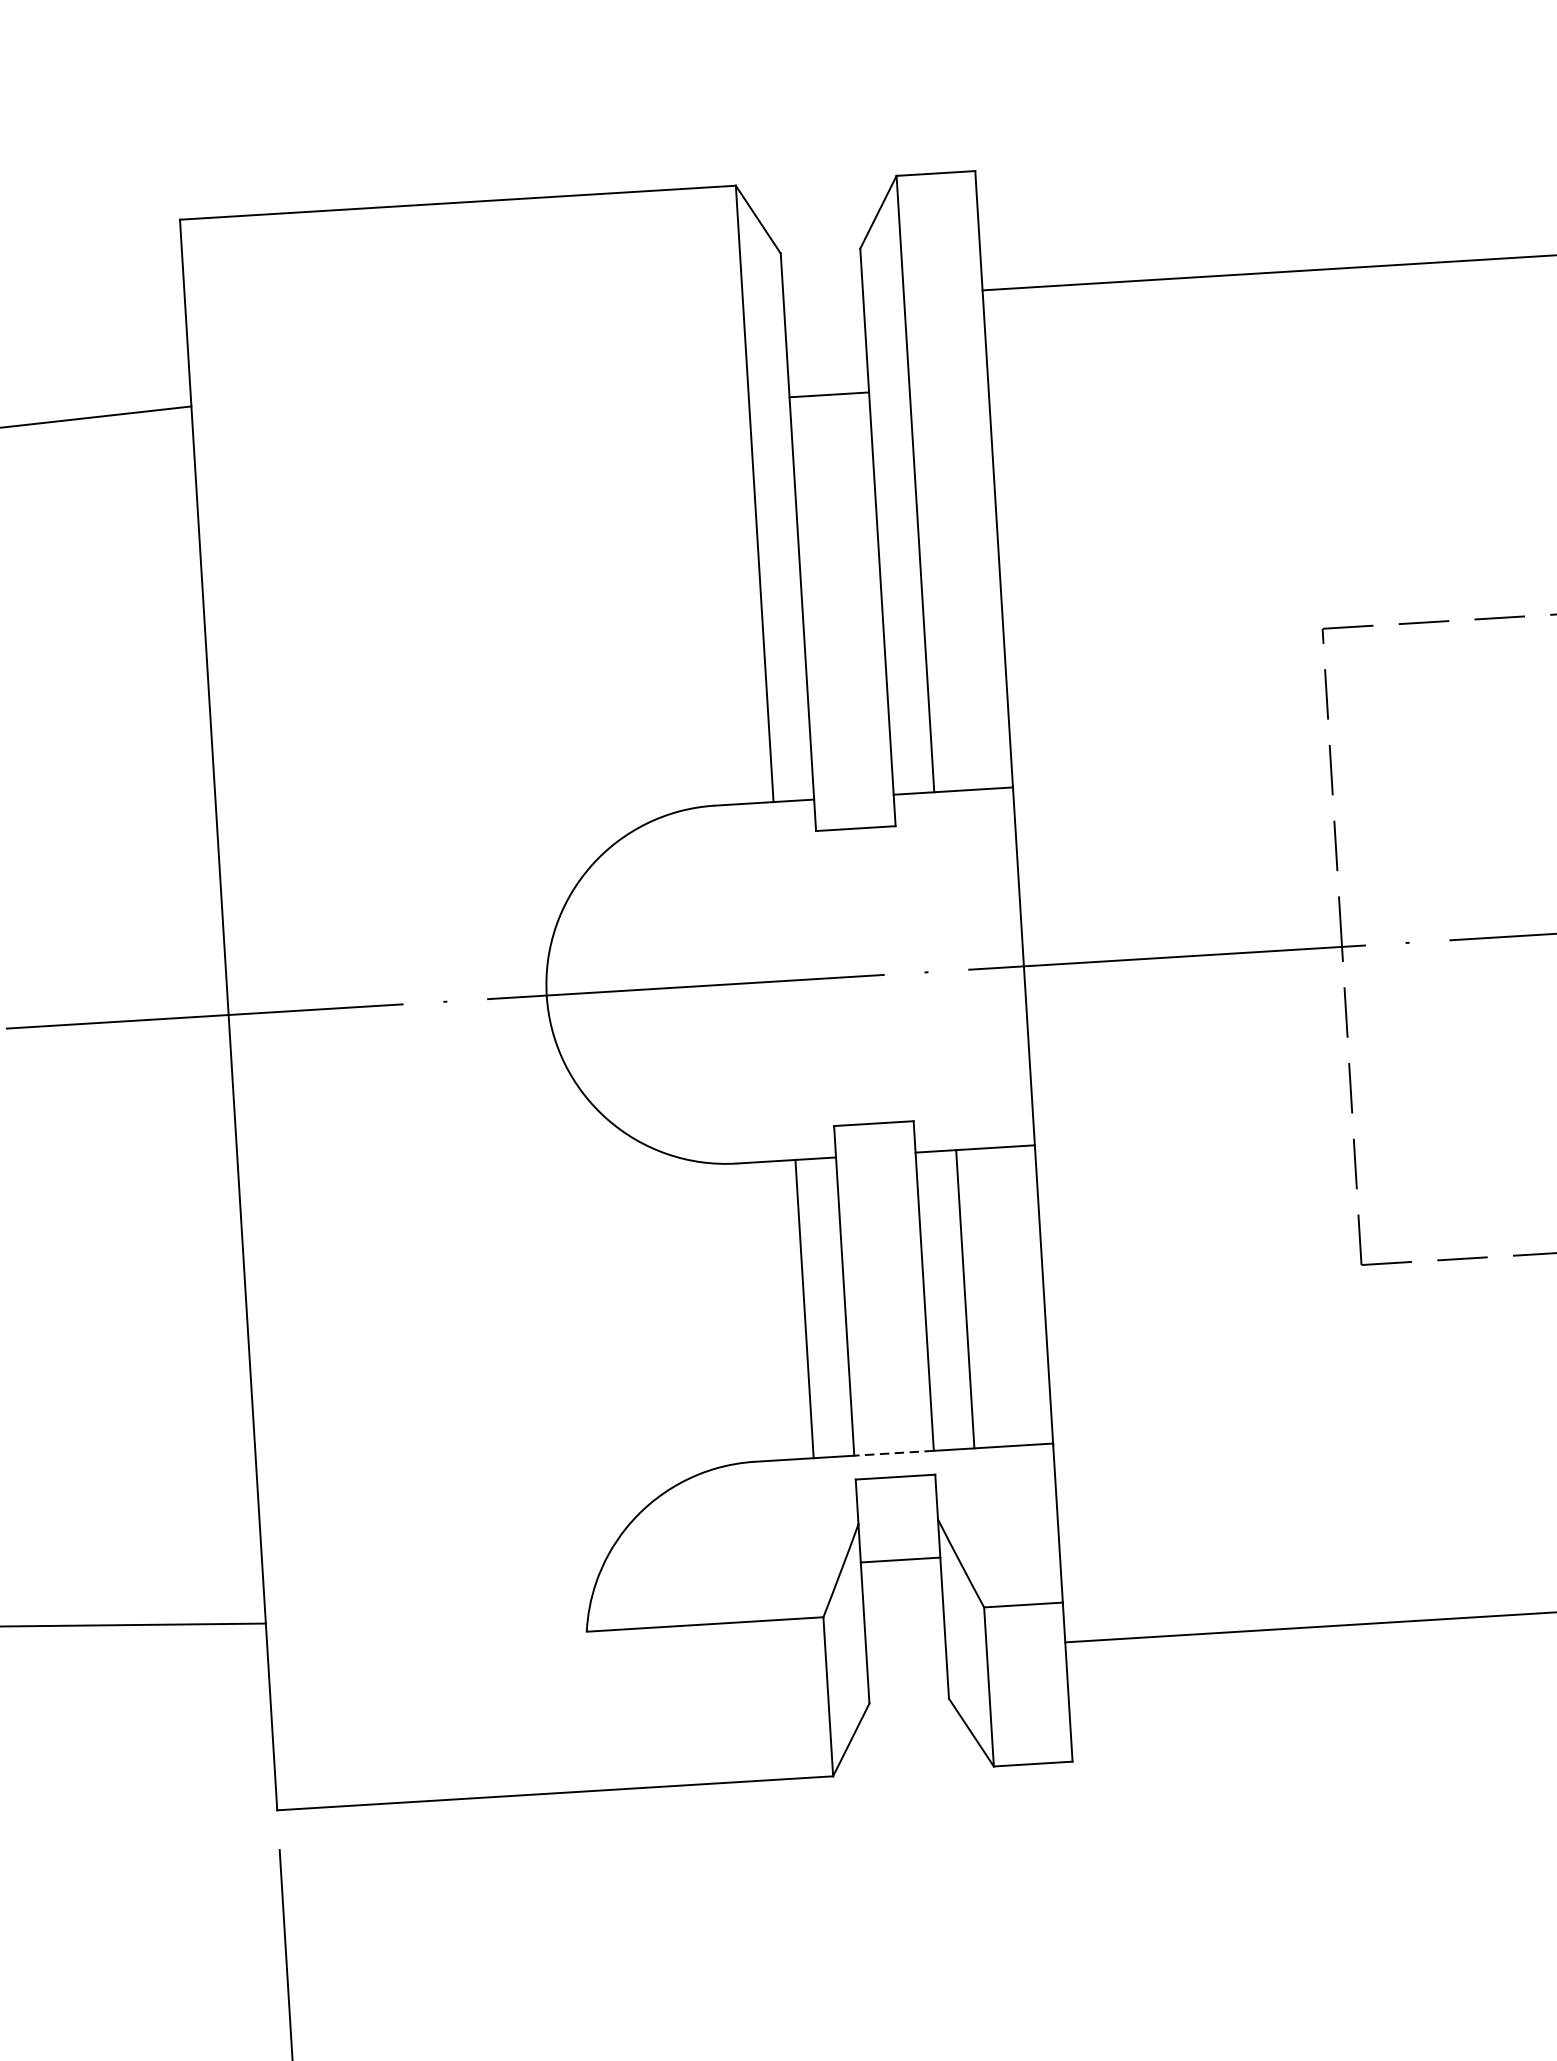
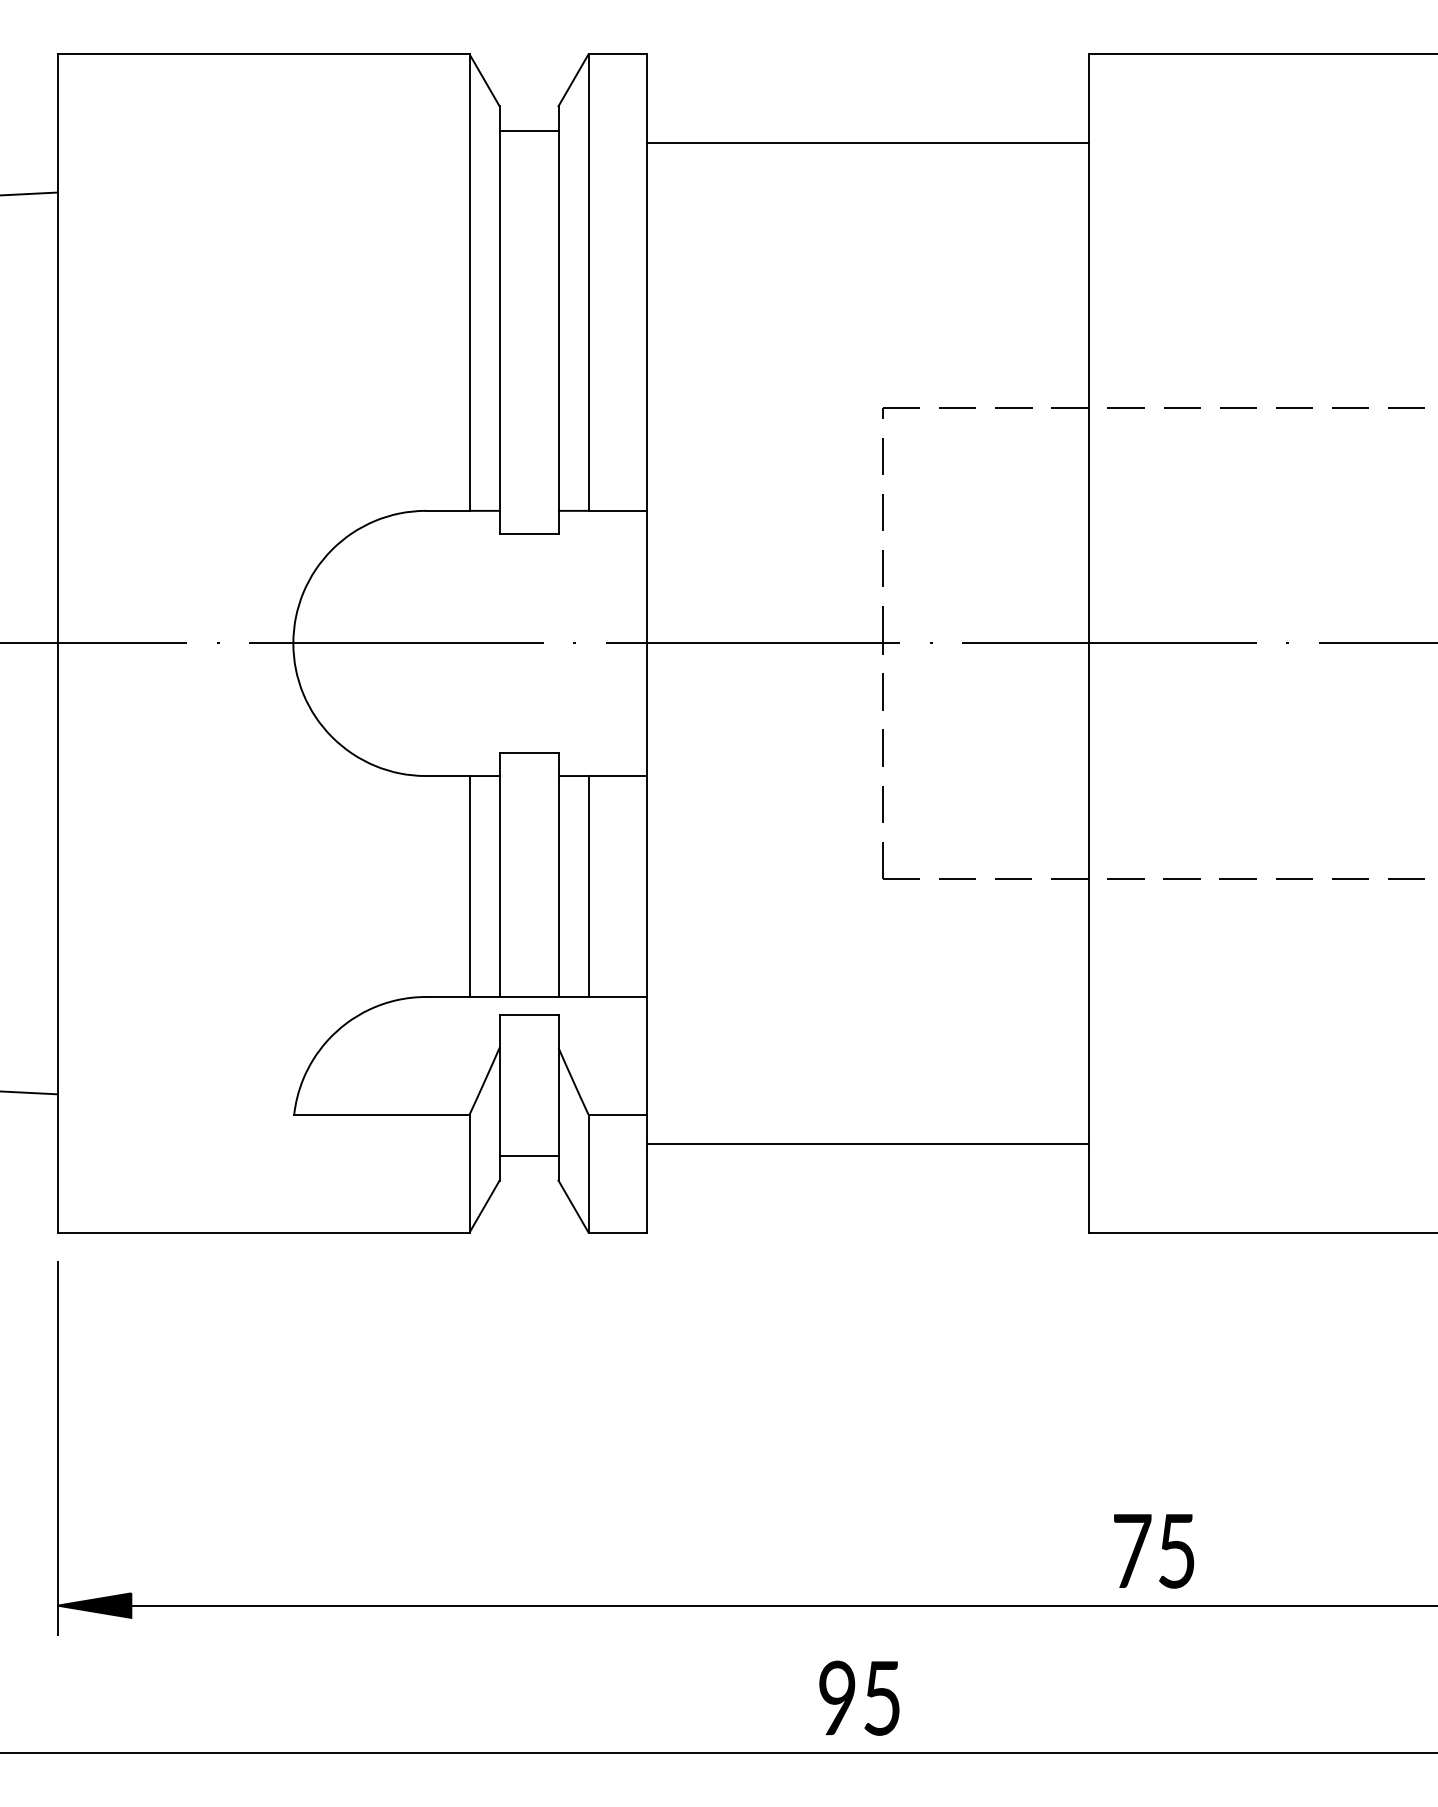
line: (828, 394) -> (528, 130), moved
line: (893, 1452) -> (528, 996), dashed -> solid
line: (899, 1560) -> (528, 1156), moved

